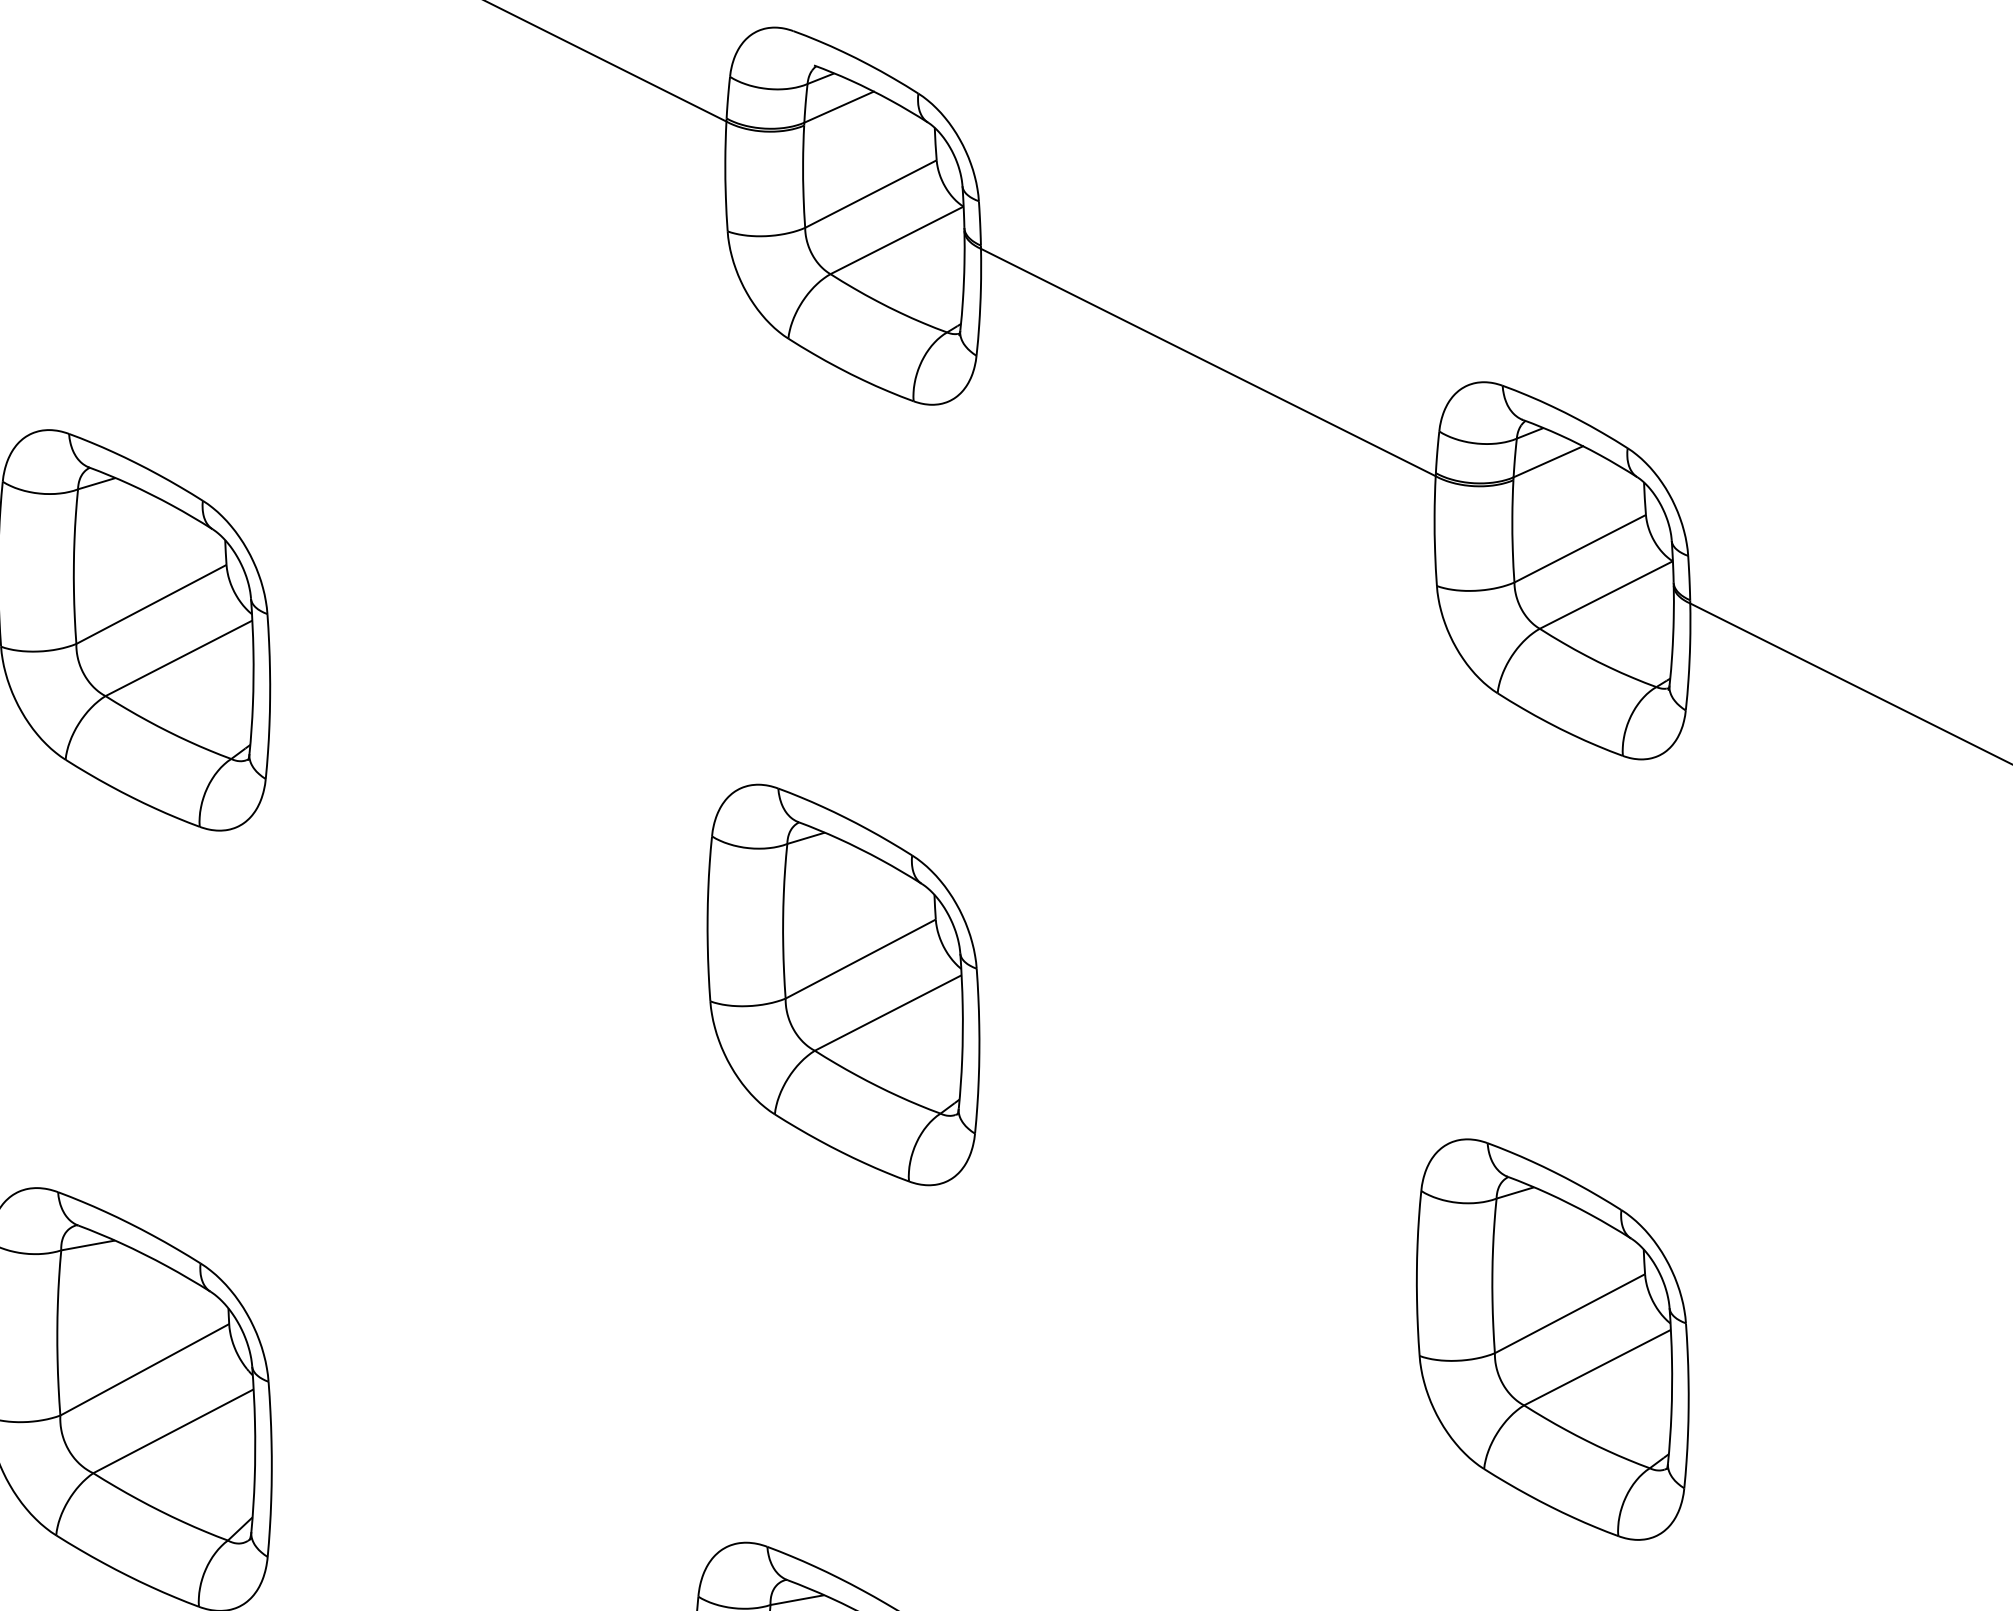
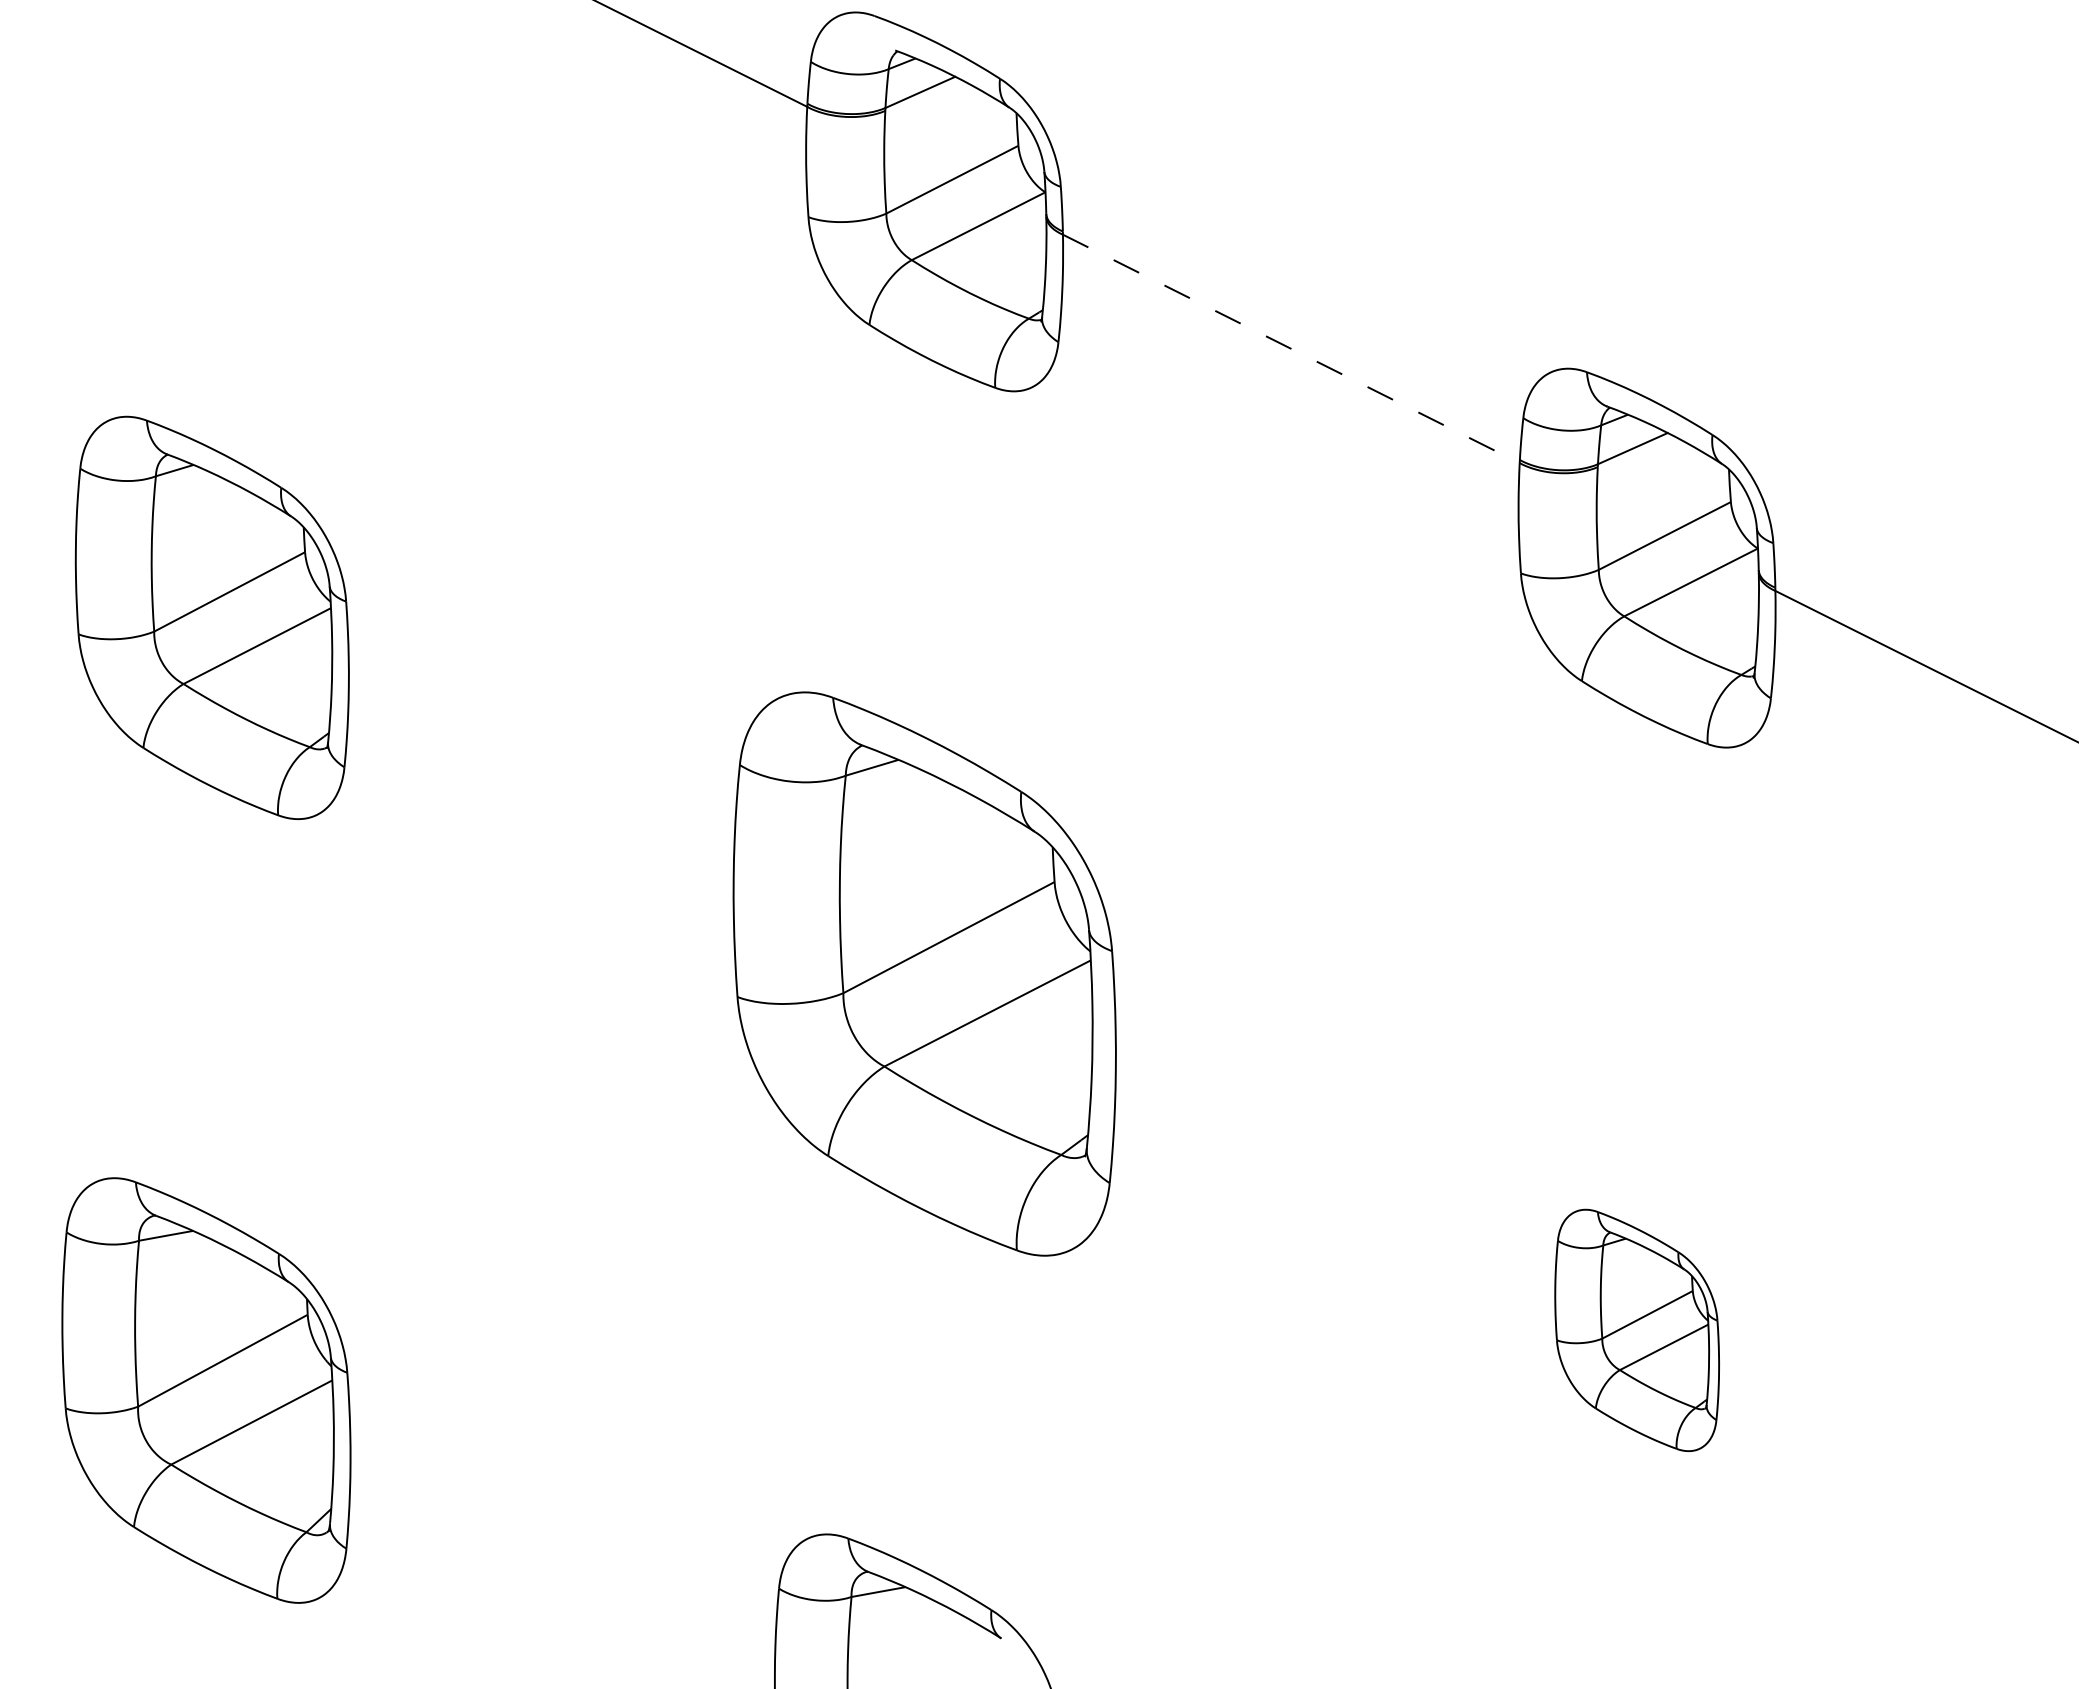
line: (1208, 363) -> (1291, 349), solid -> dashed
part: (843, 985) -> (924, 974), size x1.4
part: (1551, 1339) -> (1636, 1330), size x0.6

